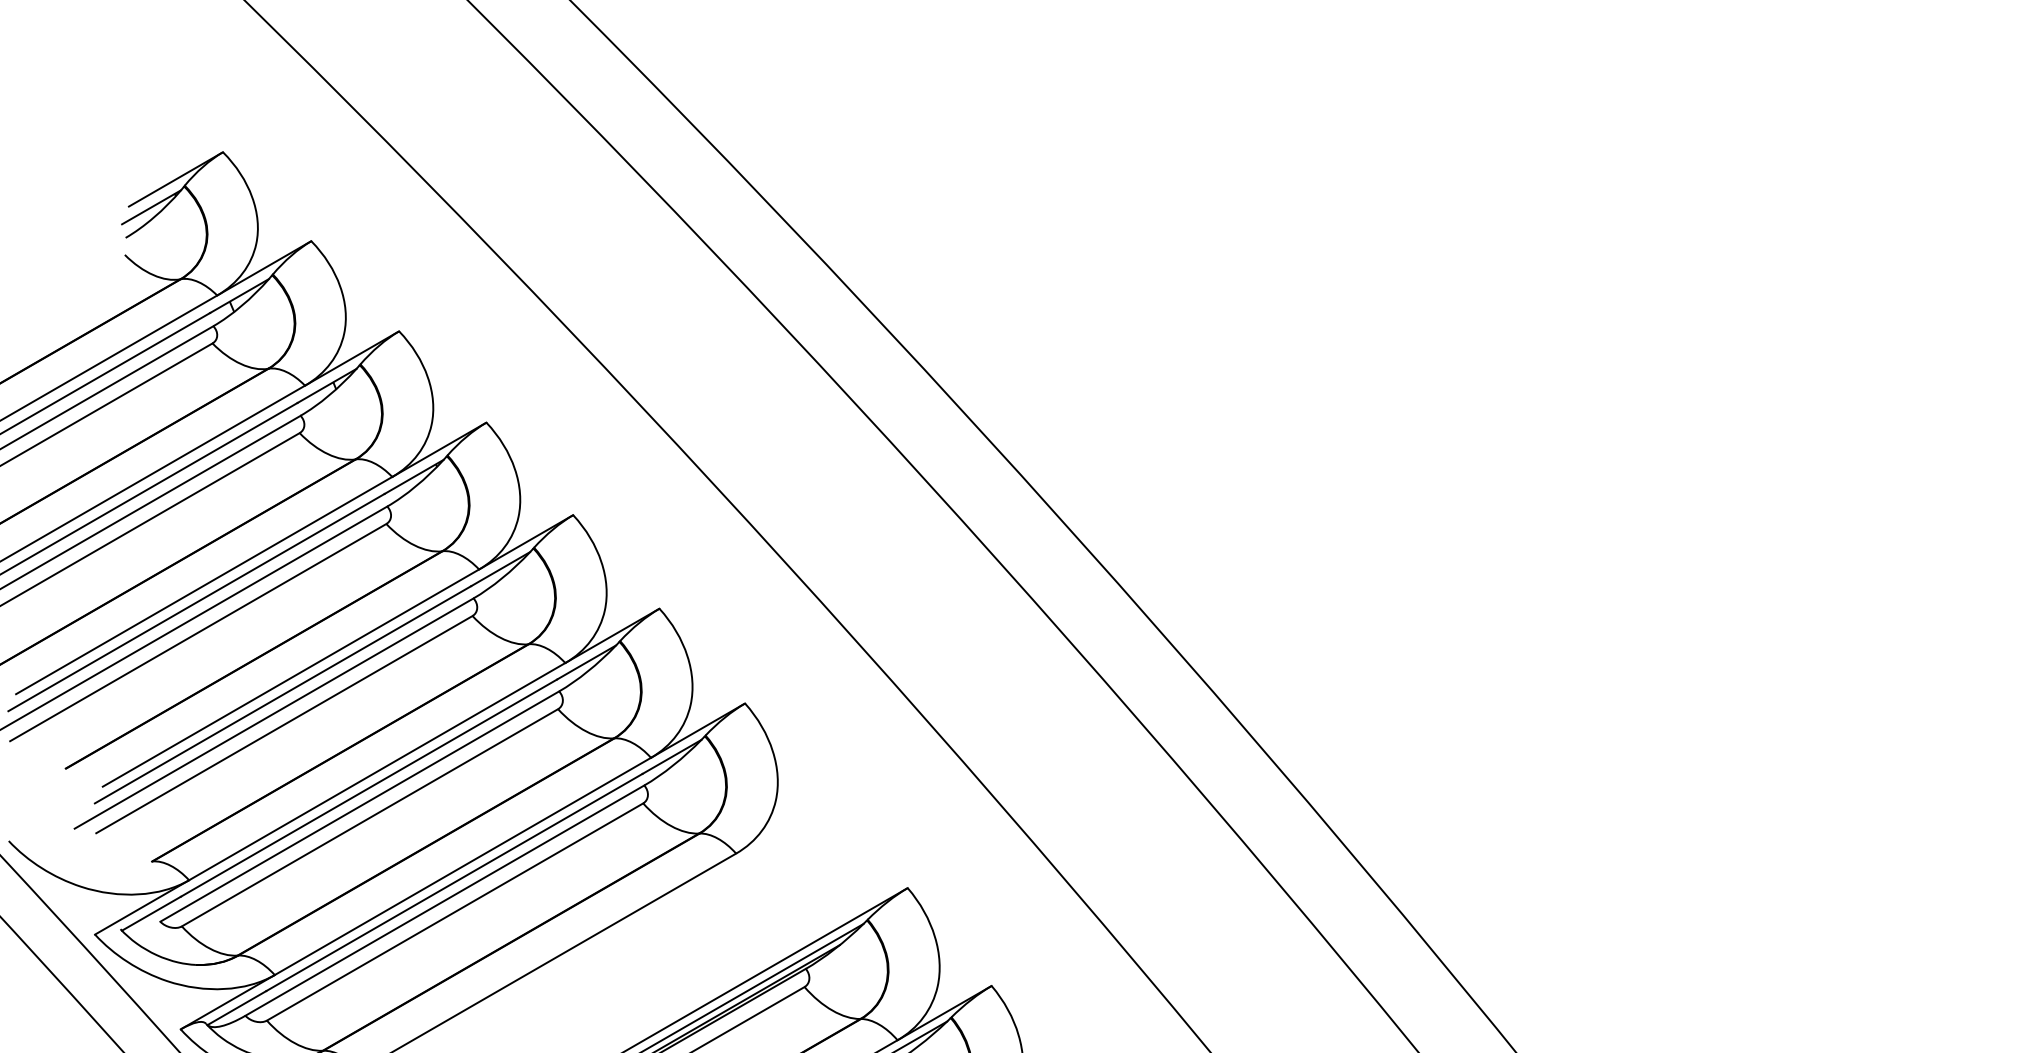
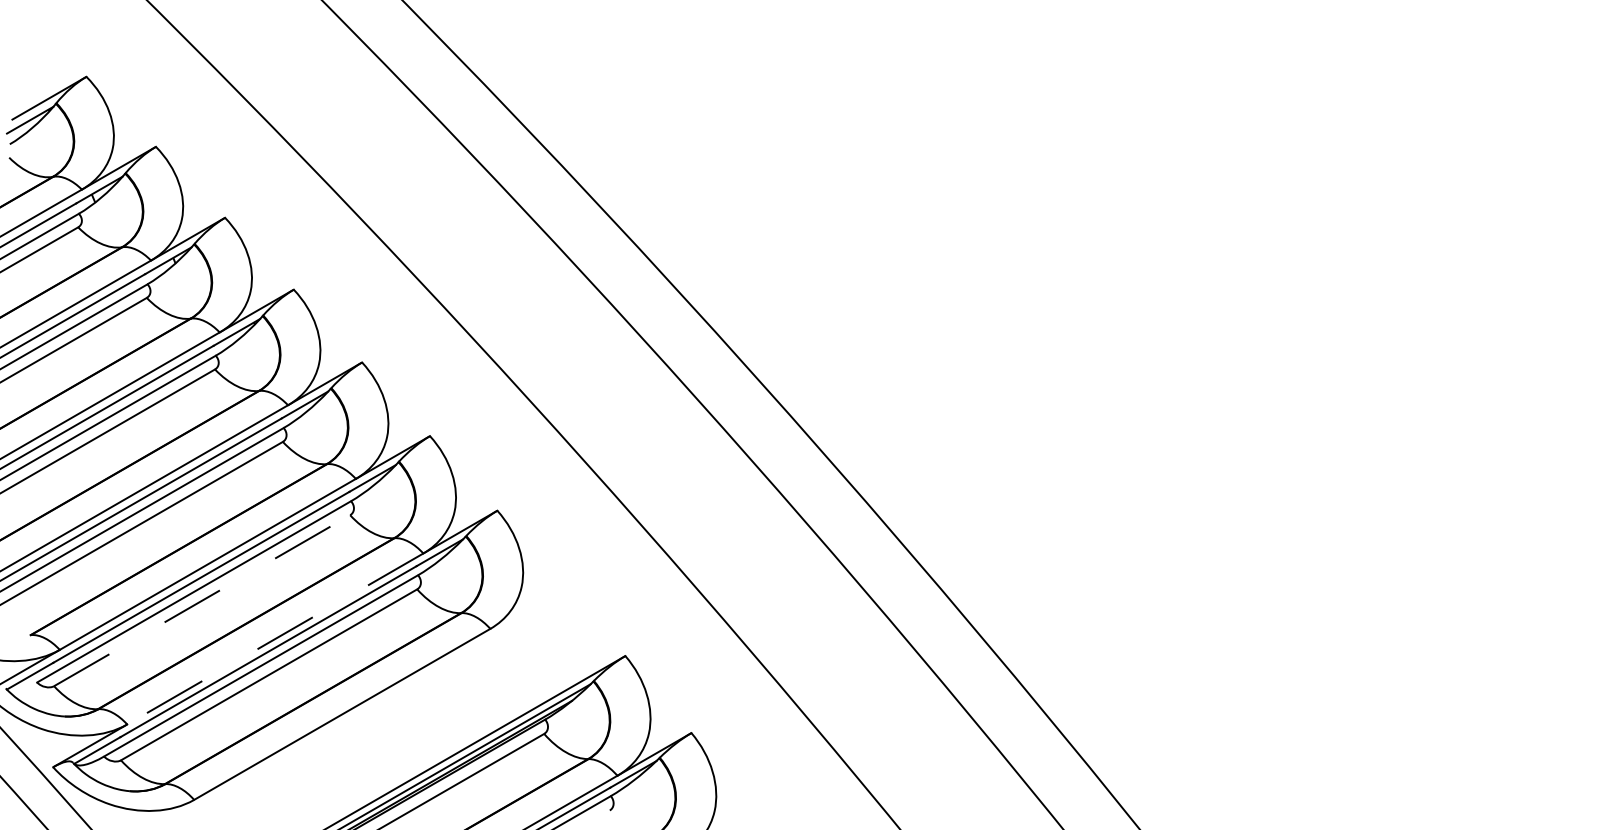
line: (370, 817) -> (202, 600), solid -> dashed
line: (463, 867) -> (275, 639), solid -> dashed

